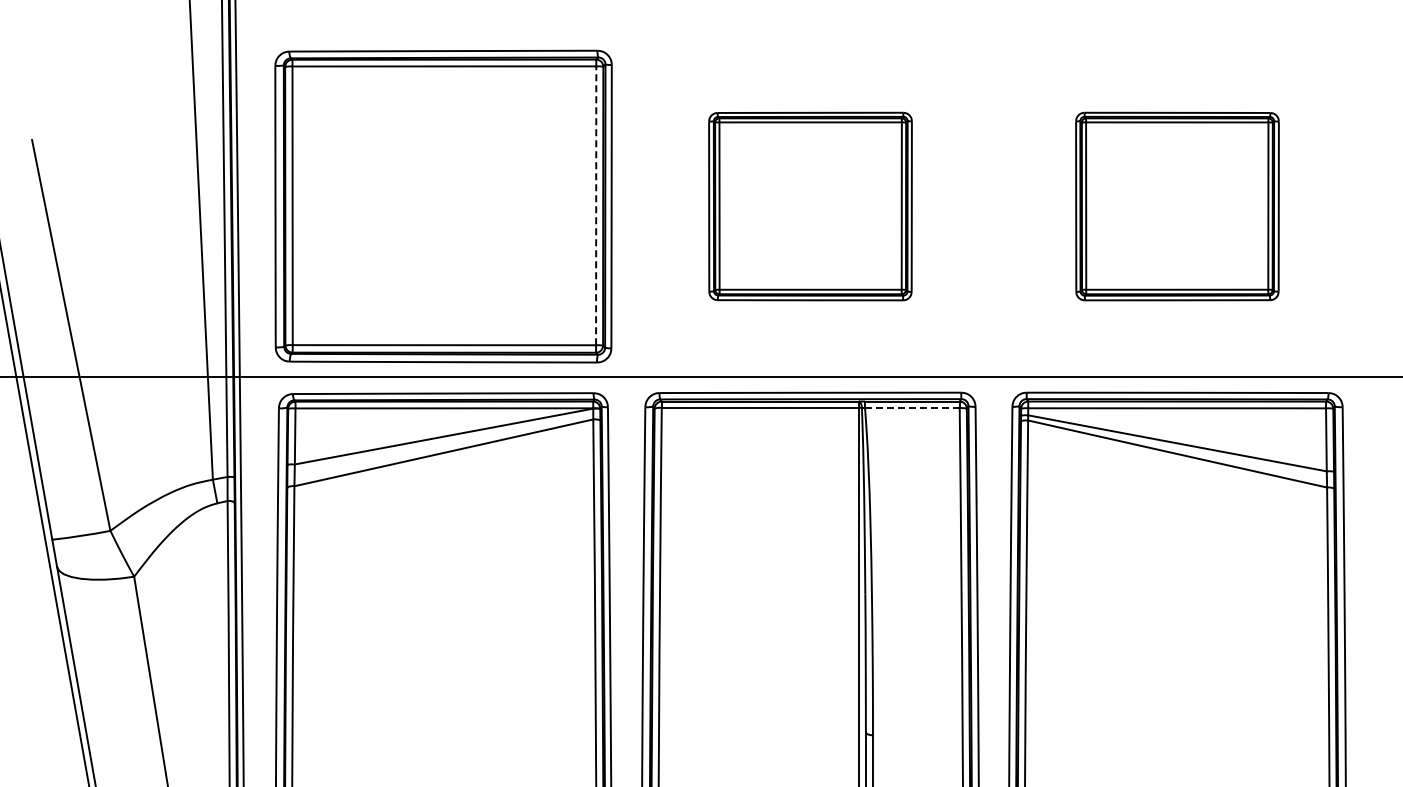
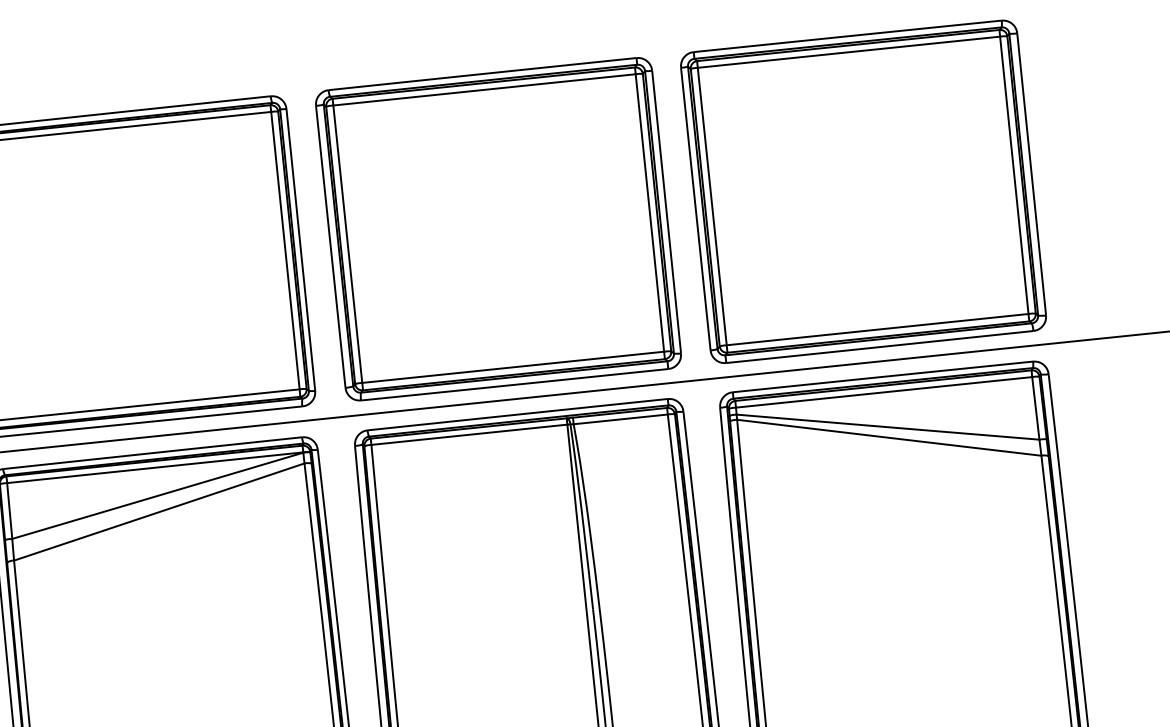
line: (596, 205) -> (285, 250), dashed -> solid
part: (810, 206) -> (498, 229), size x1.67
part: (1177, 206) -> (863, 191), size x1.67
line: (911, 408) -> (619, 419), dashed -> solid

